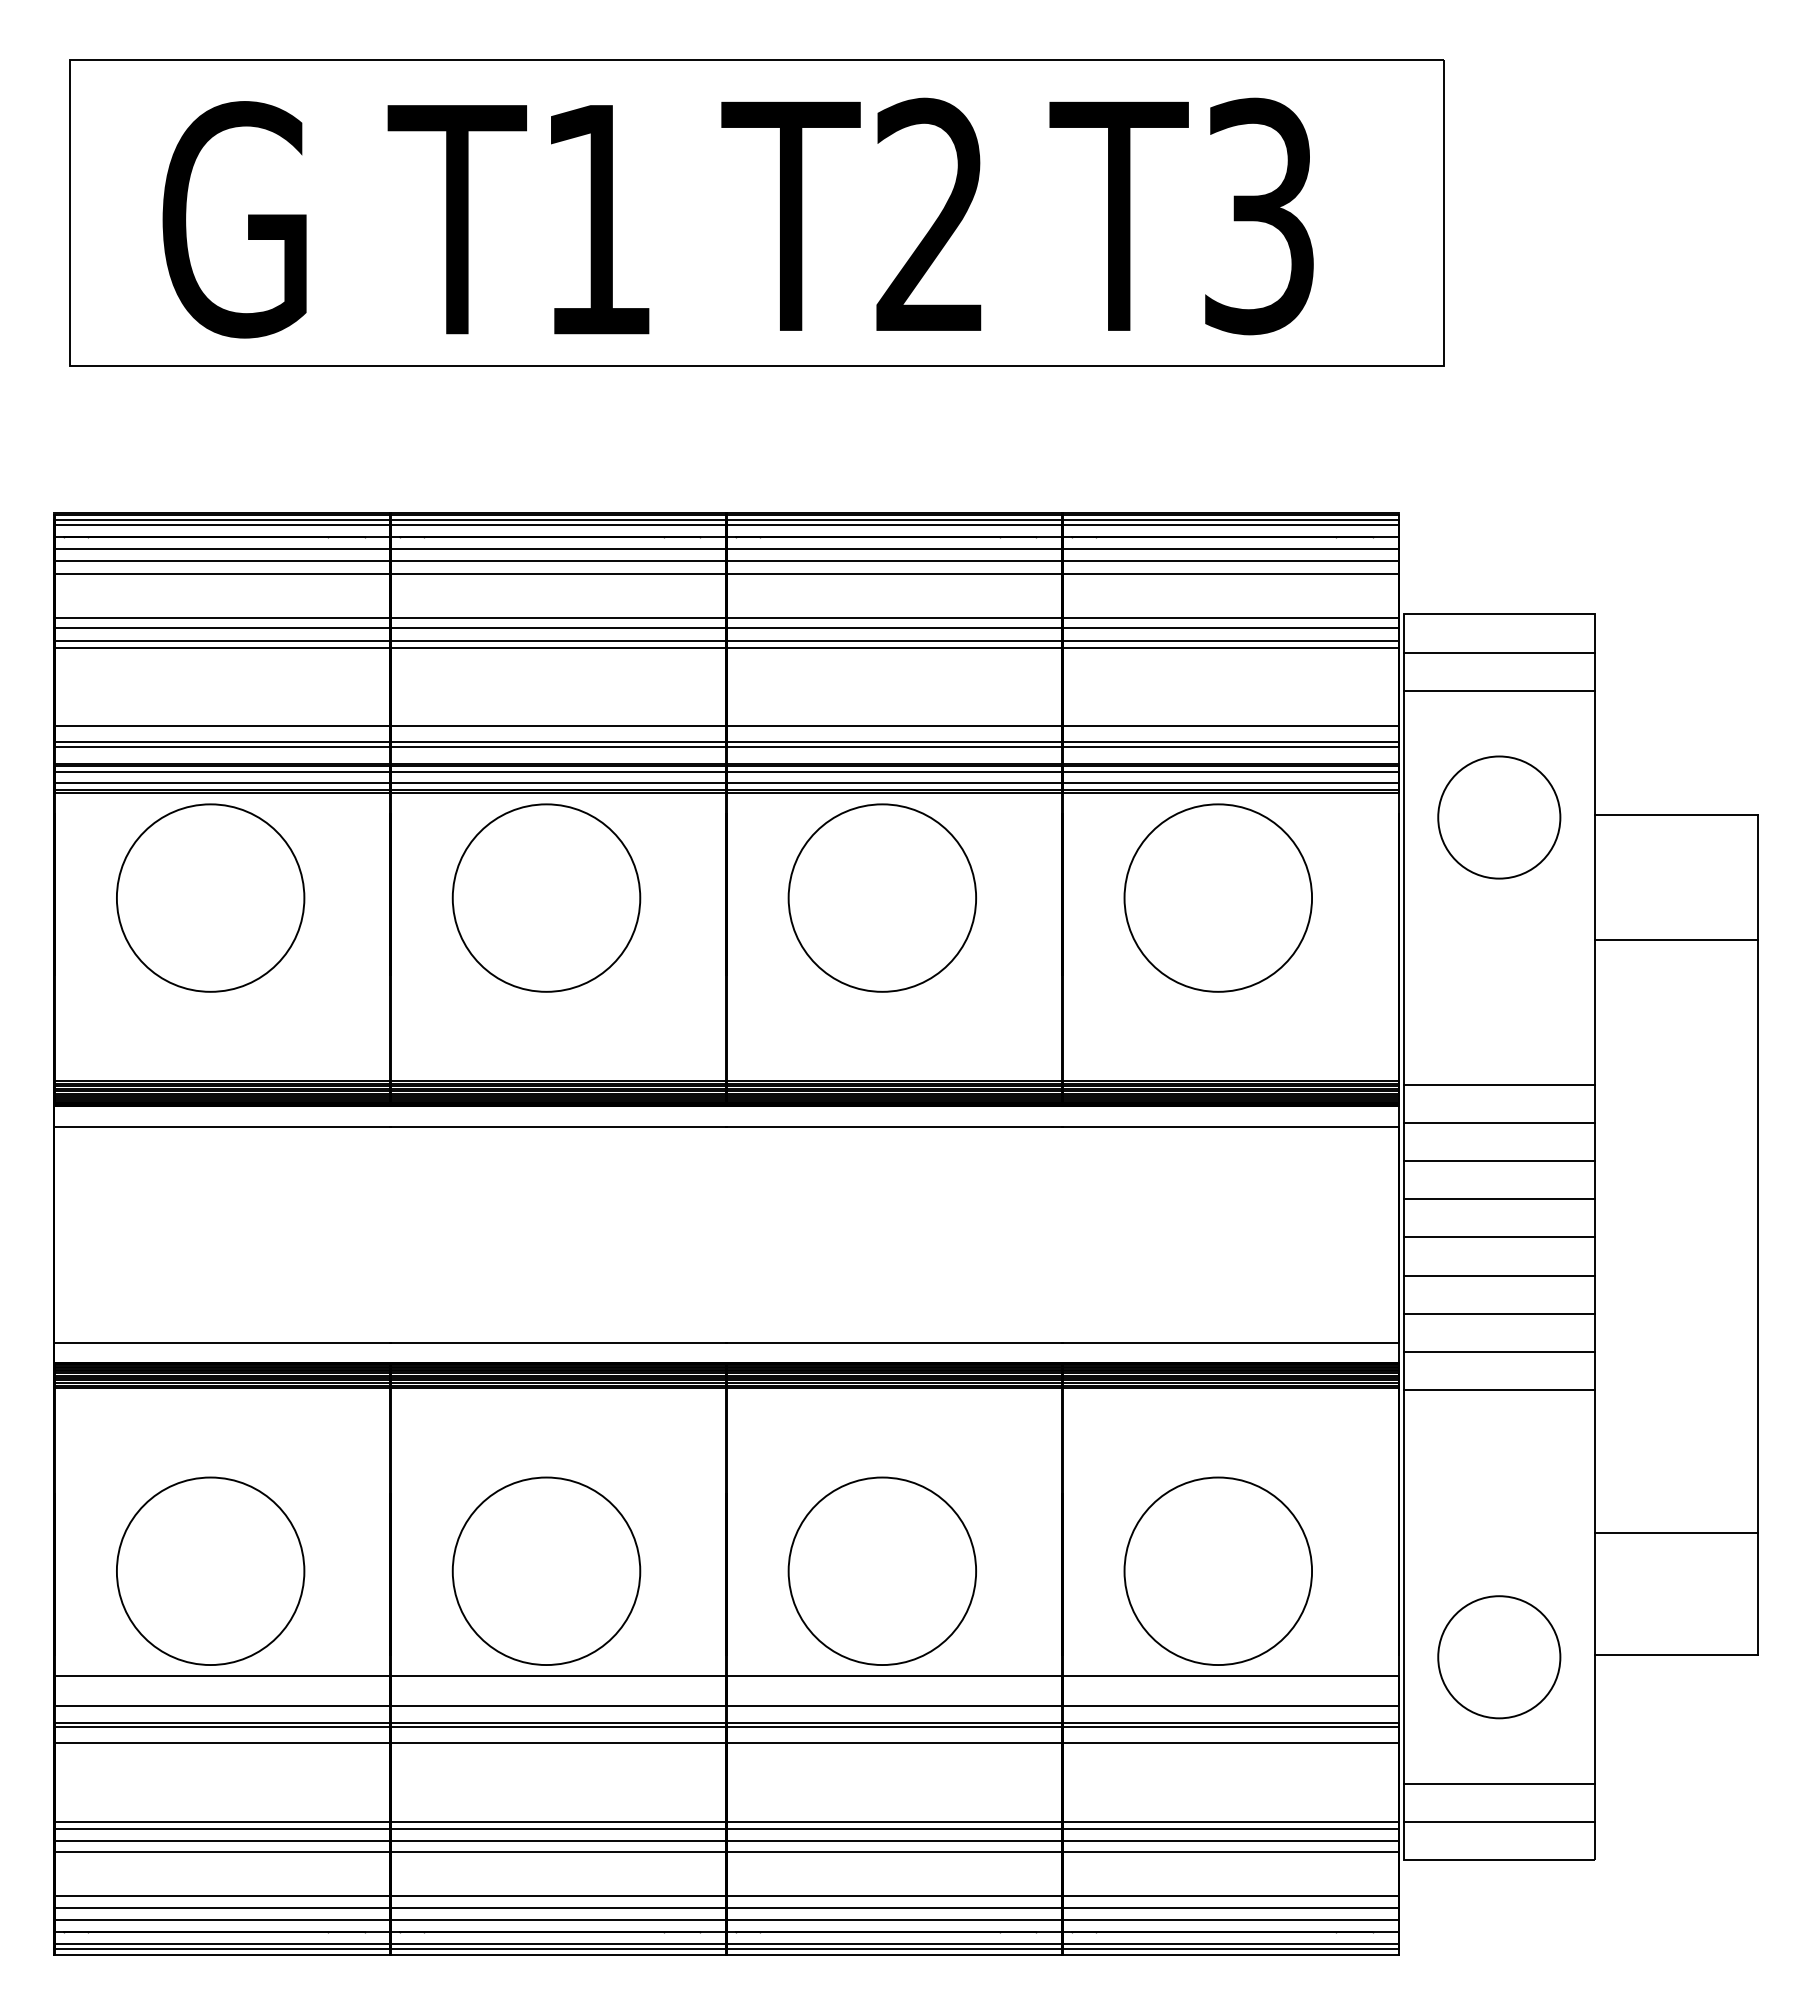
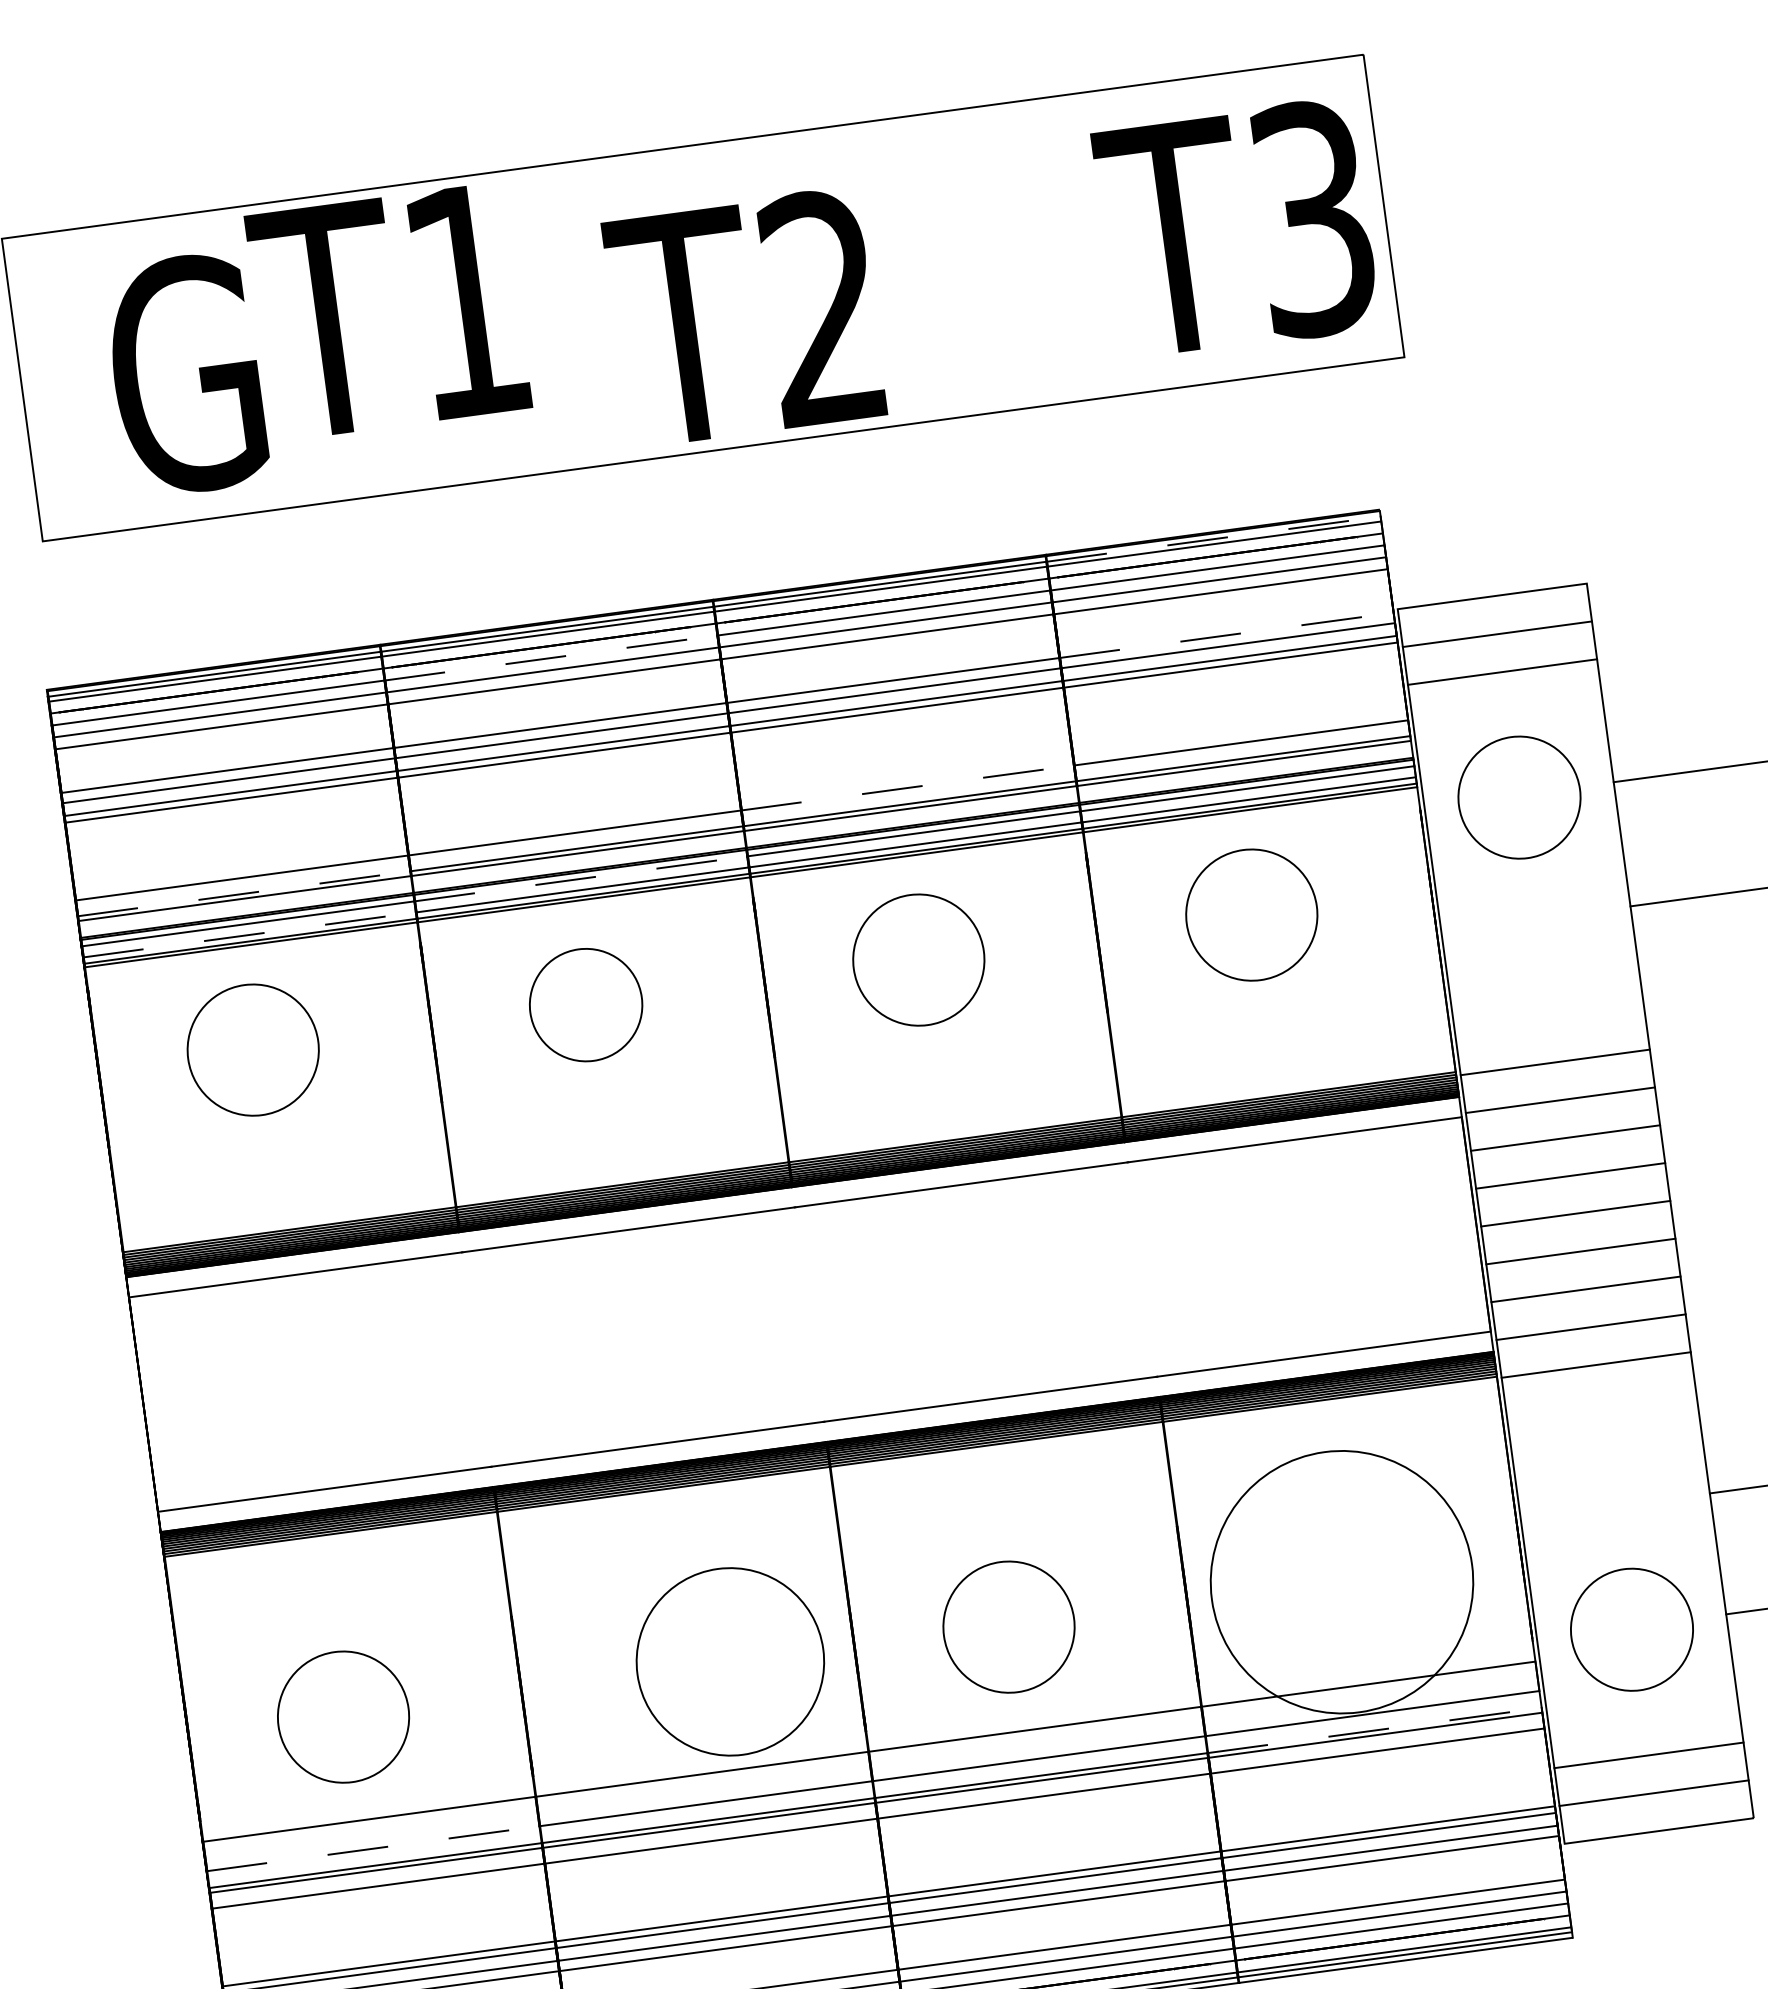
text: (851, 213) -> (744, 316), moved
text: (1181, 216) -> (1236, 229), moved
text: (518, 219) -> (388, 311), moved
line: (1230, 520) -> (1213, 539), solid -> dashed
line: (559, 549) -> (552, 657), solid -> dashed
line: (1230, 617) -> (1226, 635), solid -> dashed
line: (894, 726) -> (907, 788), solid -> dashed
line: (223, 741) -> (245, 893), solid -> dashed
line: (559, 772) -> (582, 878), solid -> dashed
line: (223, 783) -> (250, 934), solid -> dashed
circle: (210, 897) -> (253, 1049), size x0.7
circle: (546, 897) -> (586, 1004), size x0.6
circle: (881, 897) -> (917, 959), size x0.7
circle: (1218, 897) -> (1251, 914), size x0.7
circle: (210, 1570) -> (343, 1716), size x0.7
circle: (546, 1570) -> (730, 1661), moved
circle: (881, 1570) -> (1008, 1626), size x0.7
circle: (1218, 1571) -> (1342, 1582), size x1.4
line: (223, 1705) -> (374, 1848), solid -> dashed
line: (1230, 1722) -> (1374, 1730), solid -> dashed

